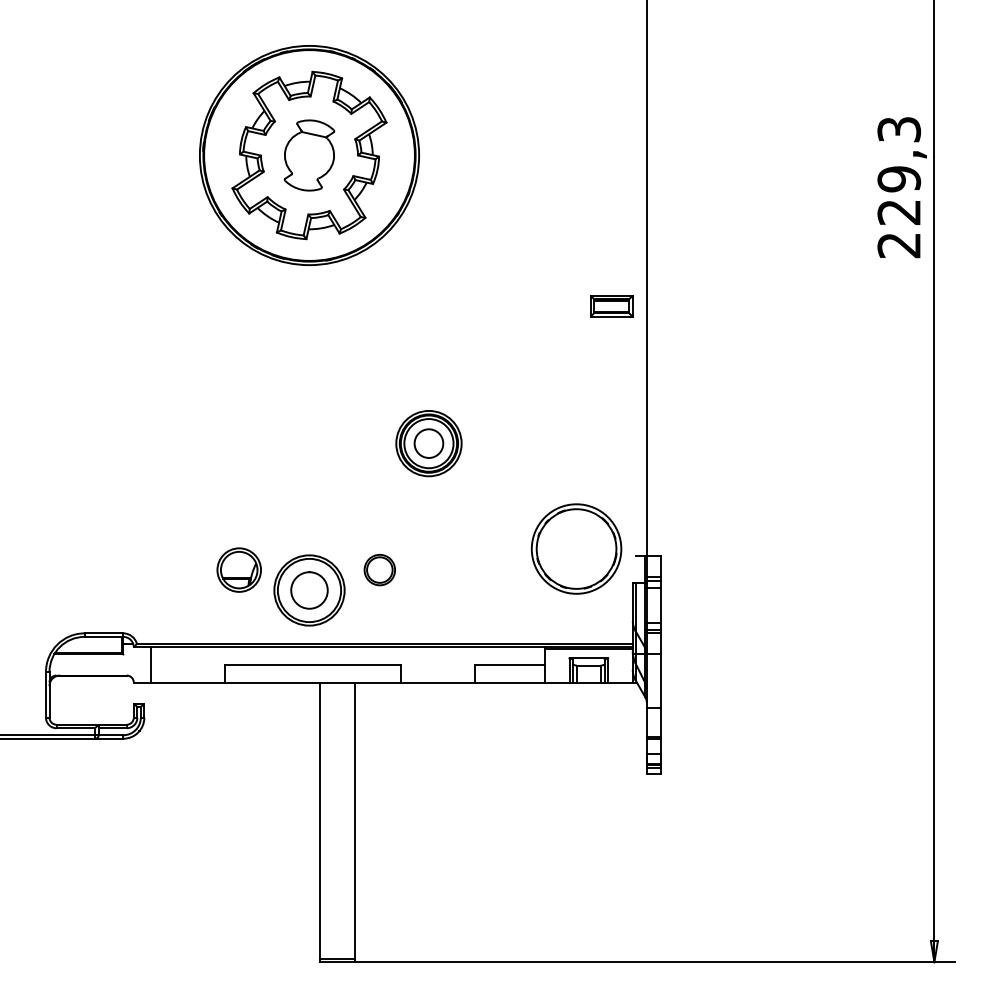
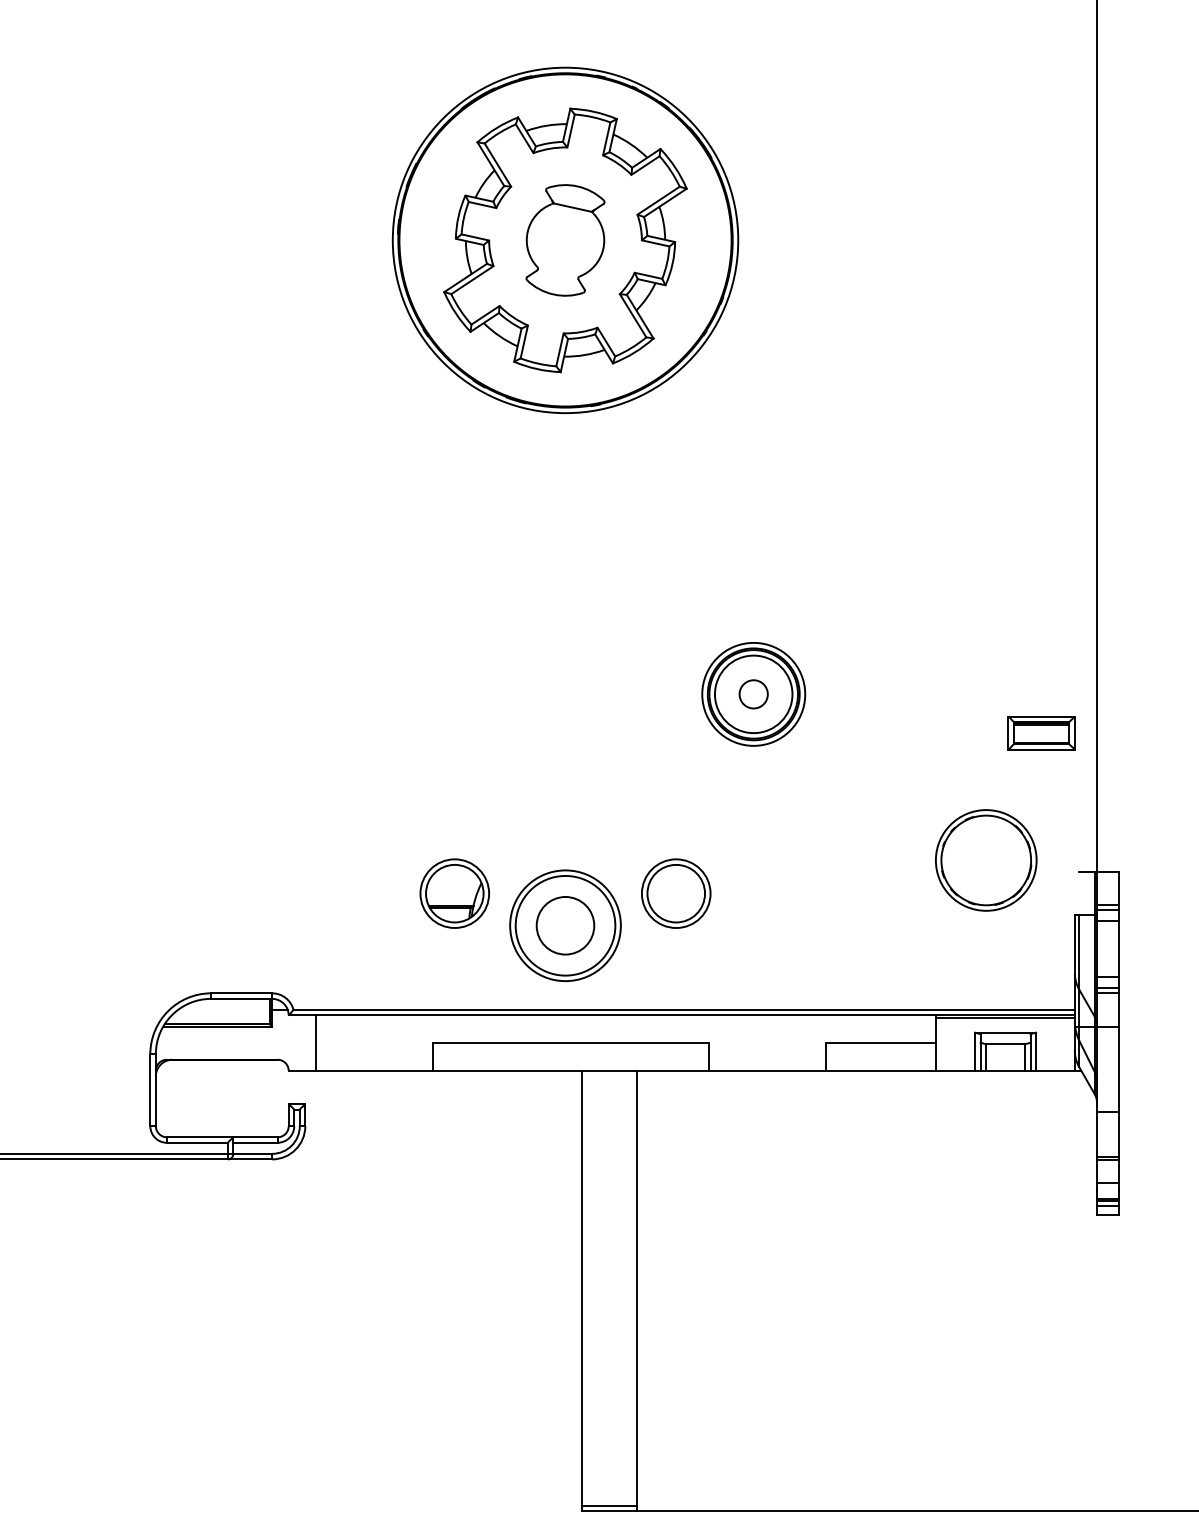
part: (611, 306) -> (1041, 733), moved
circle: (428, 443) -> (752, 694), size x0.62
part: (576, 548) -> (986, 859), size x0.71
part: (379, 569) -> (675, 892), size x1.43

